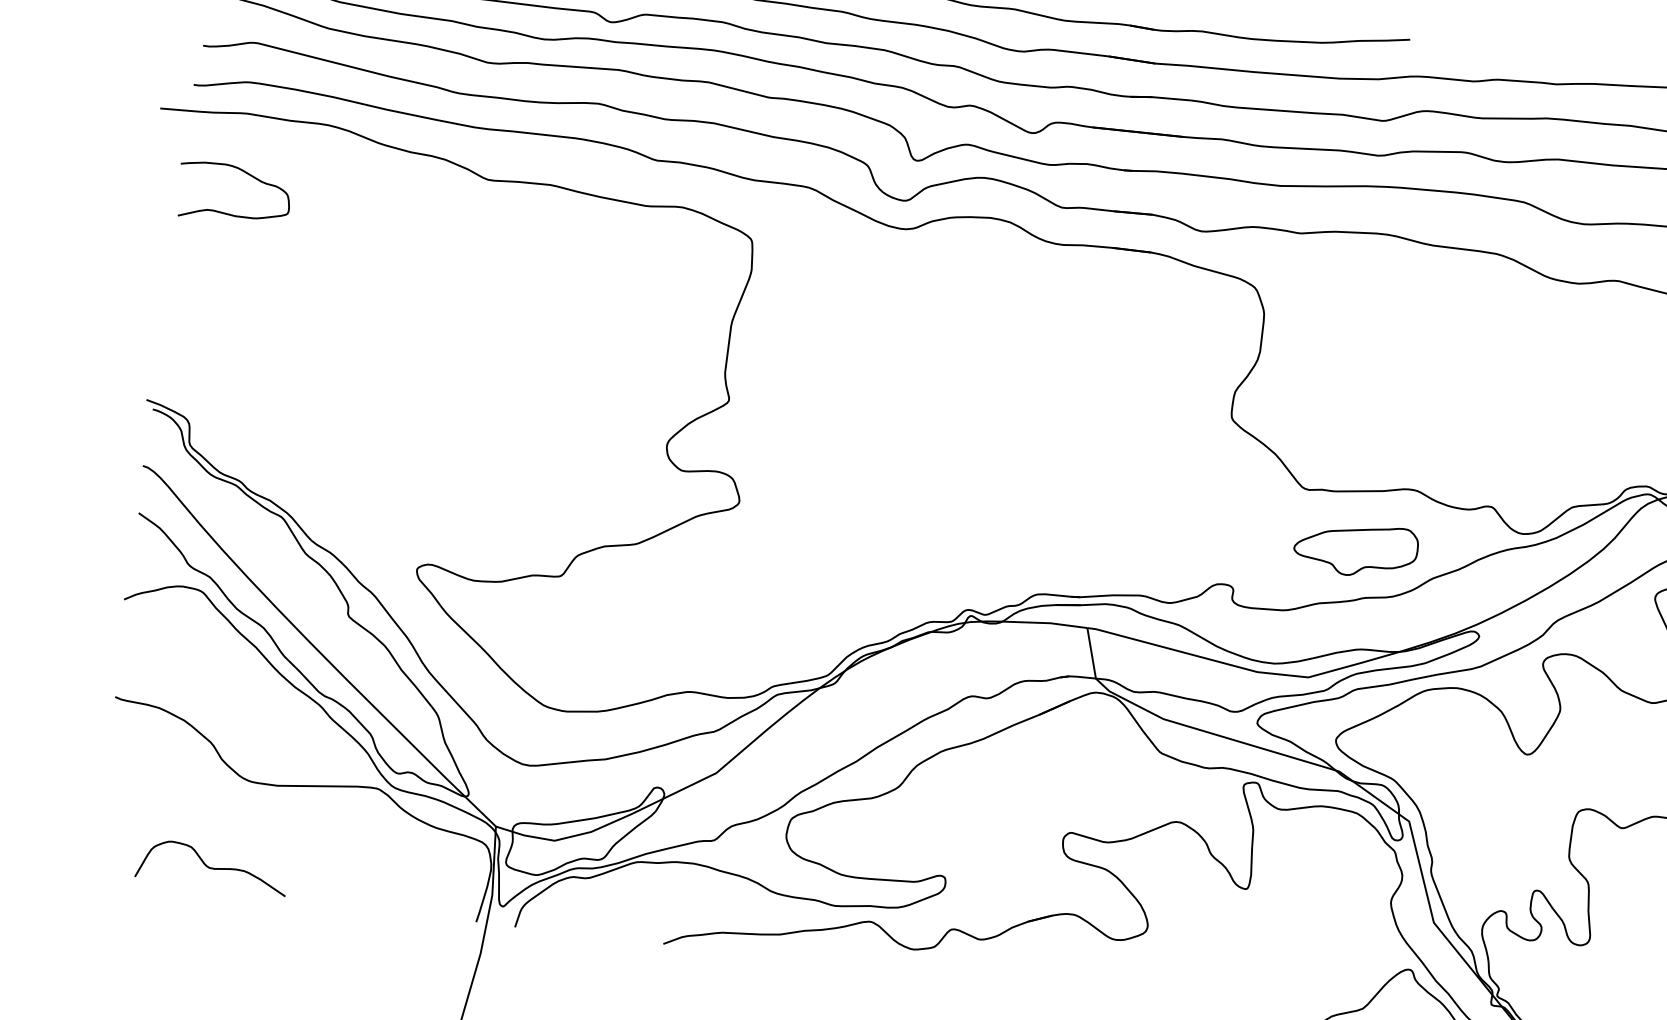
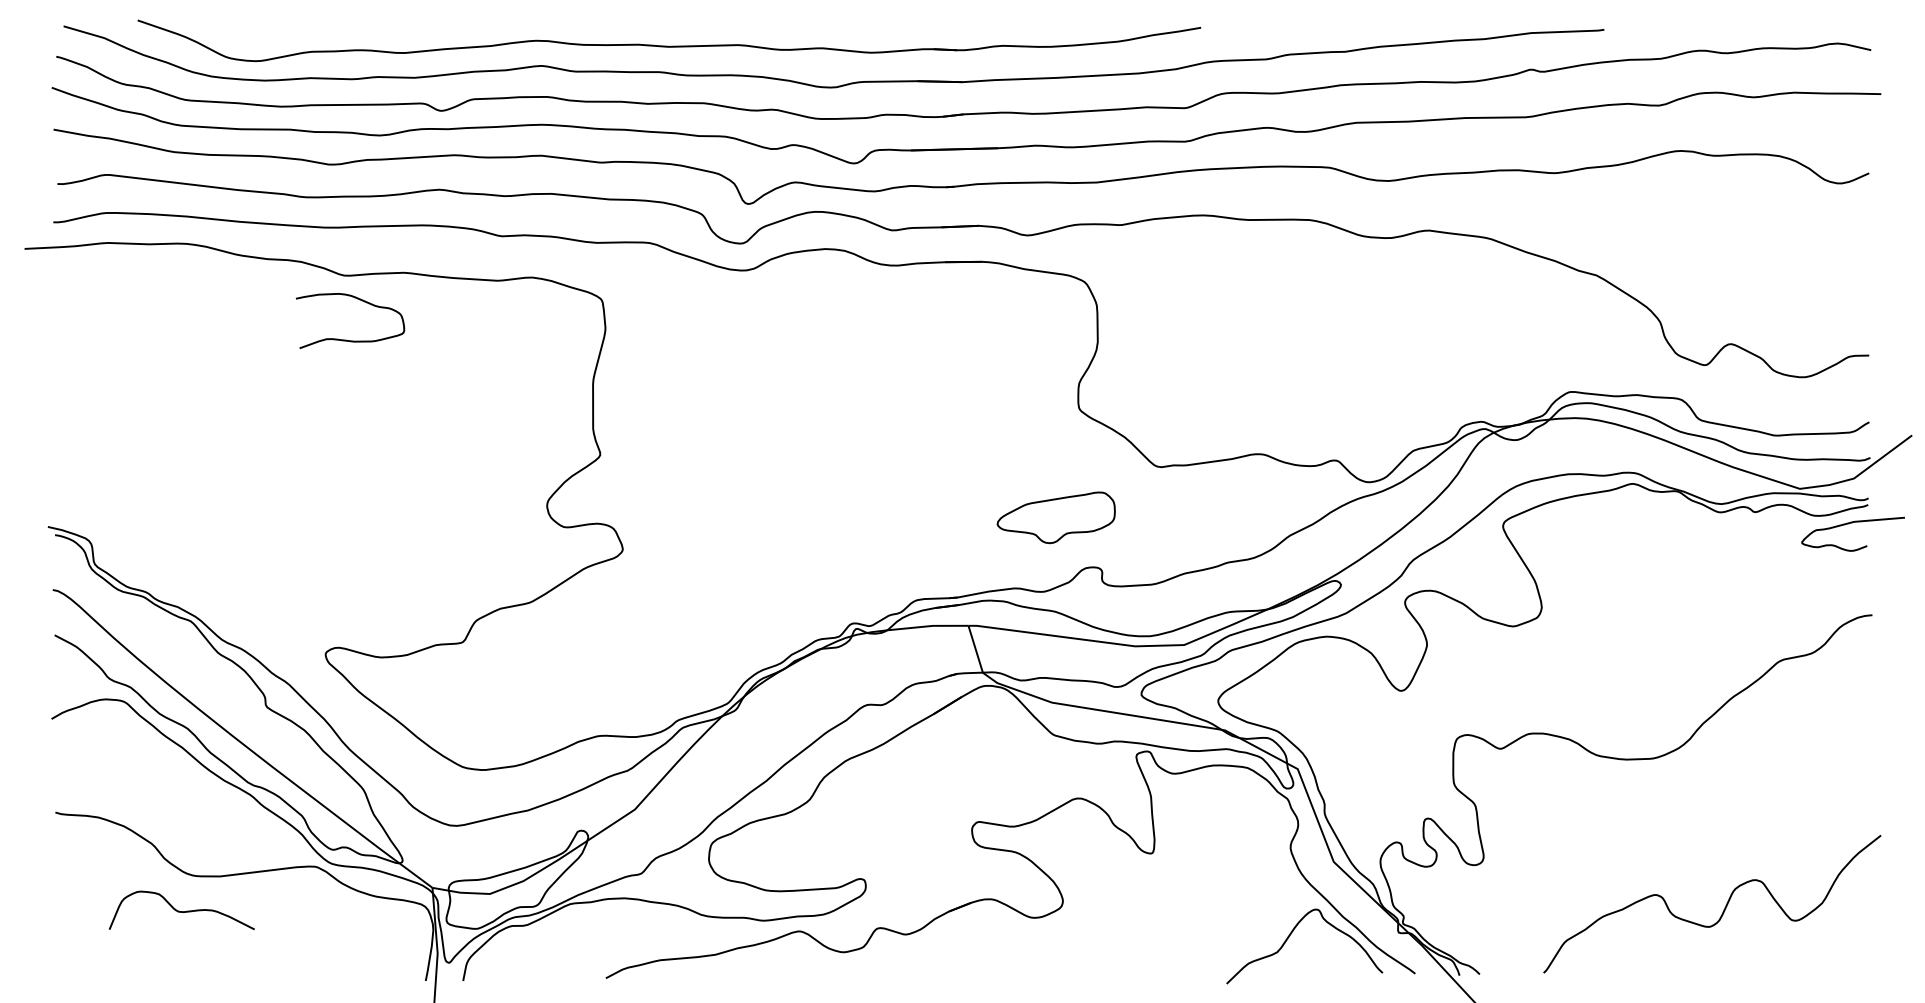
curve: (227, 212) -> (346, 339), moved
part: (1355, 549) -> (1055, 517), moved
curve: (212, 867) -> (181, 911), moved

